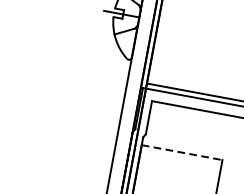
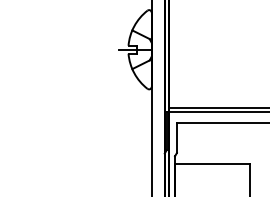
line: (182, 152) -> (212, 163), dashed -> solid

